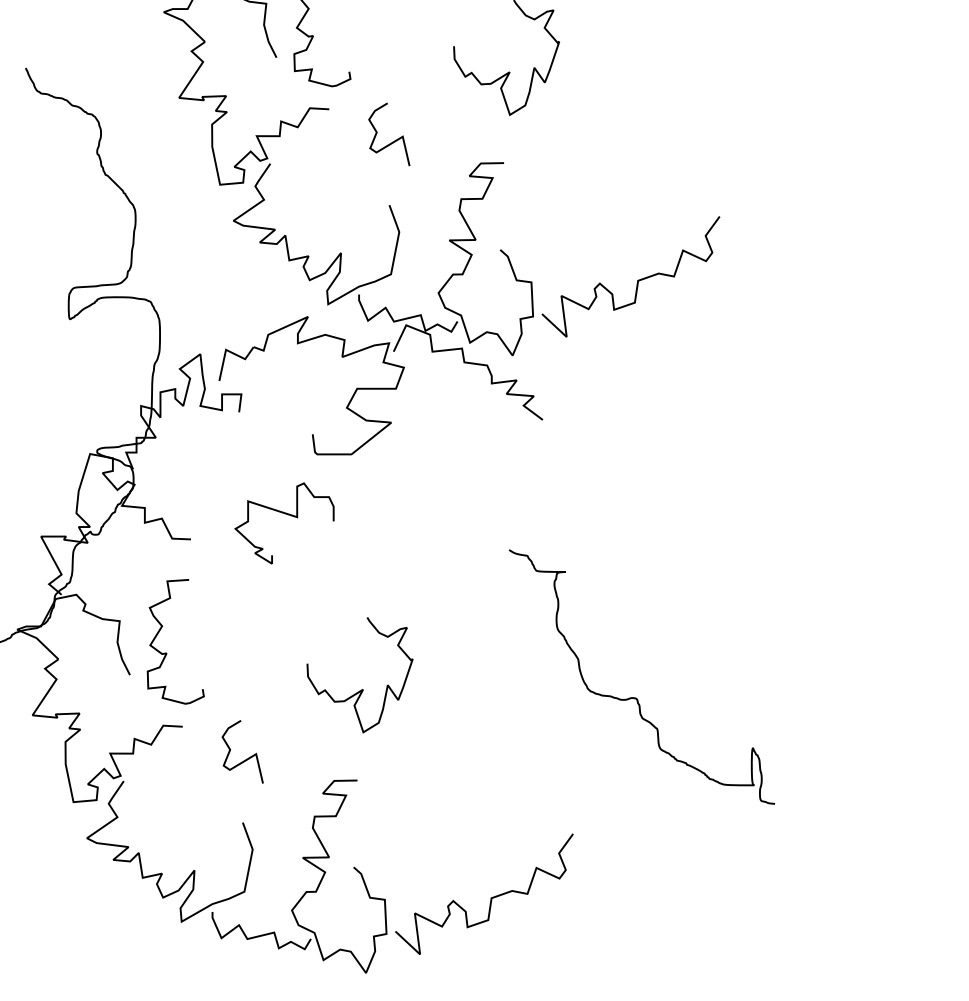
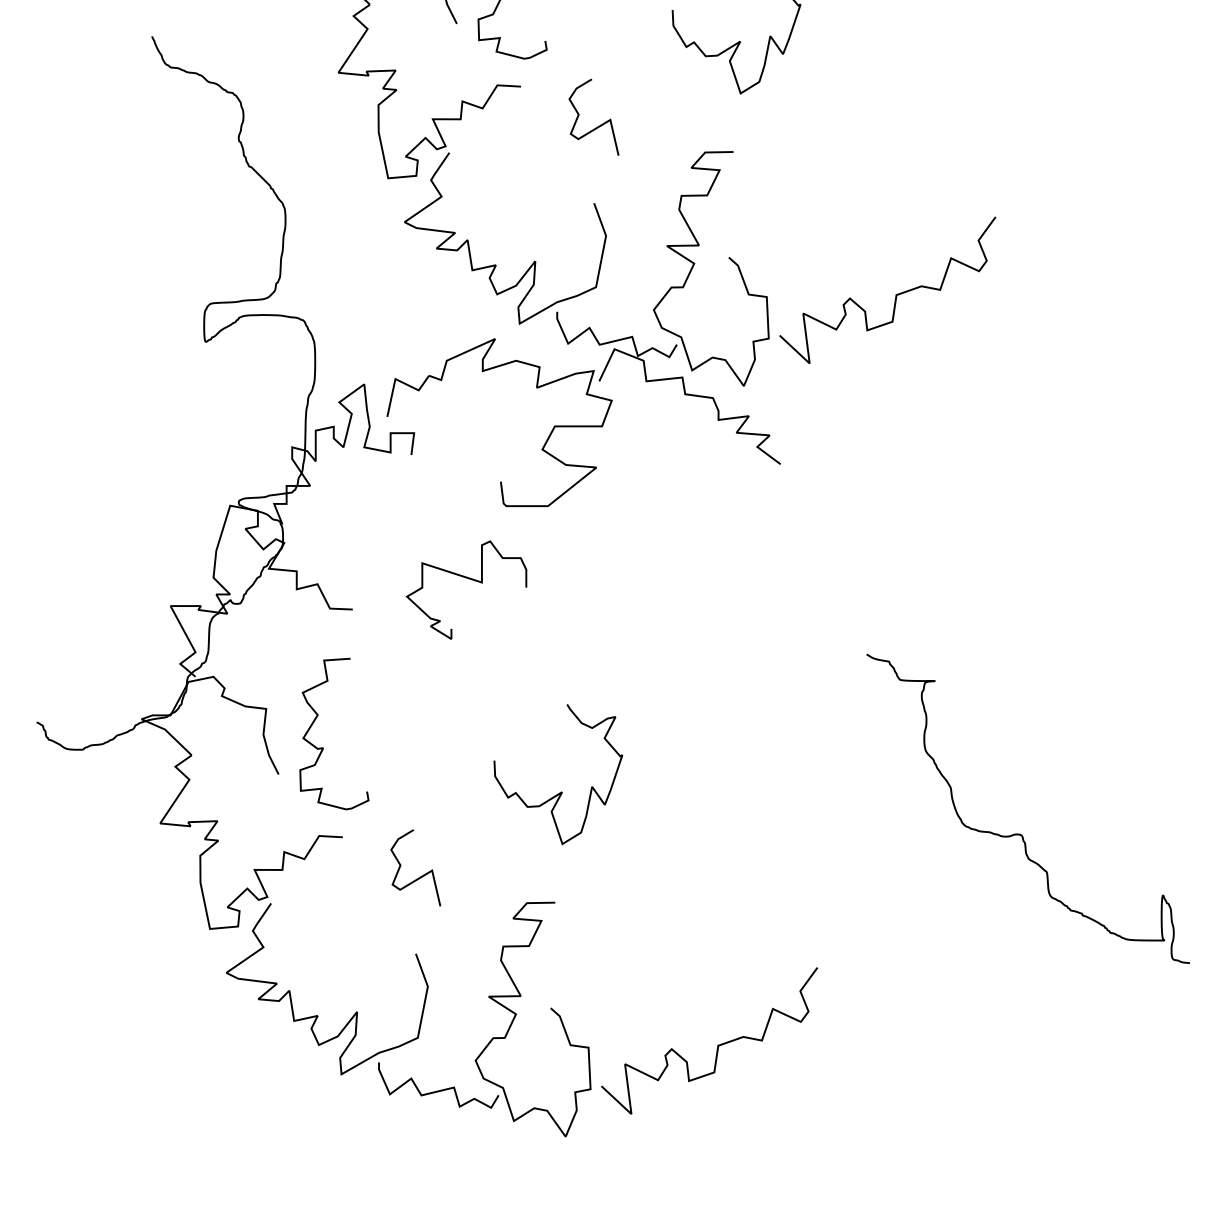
part: (634, 697) -> (1019, 833), moved

